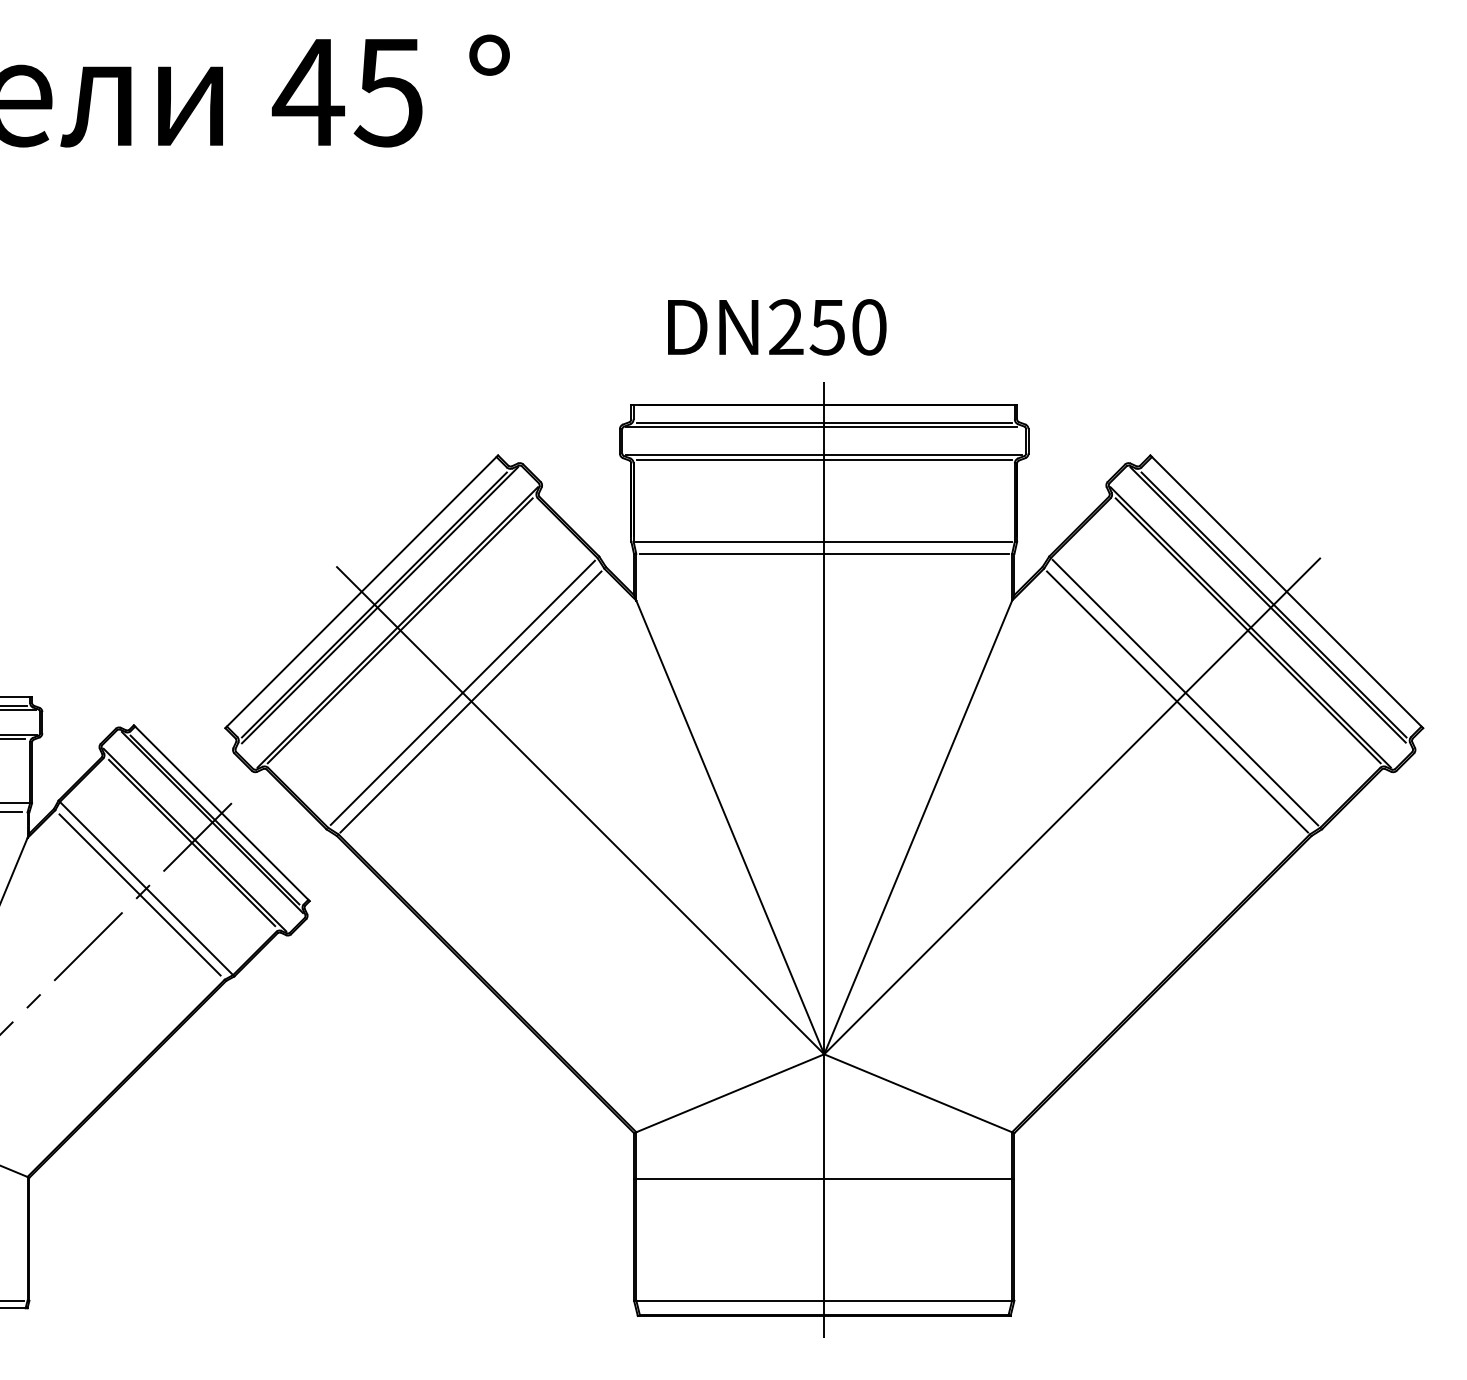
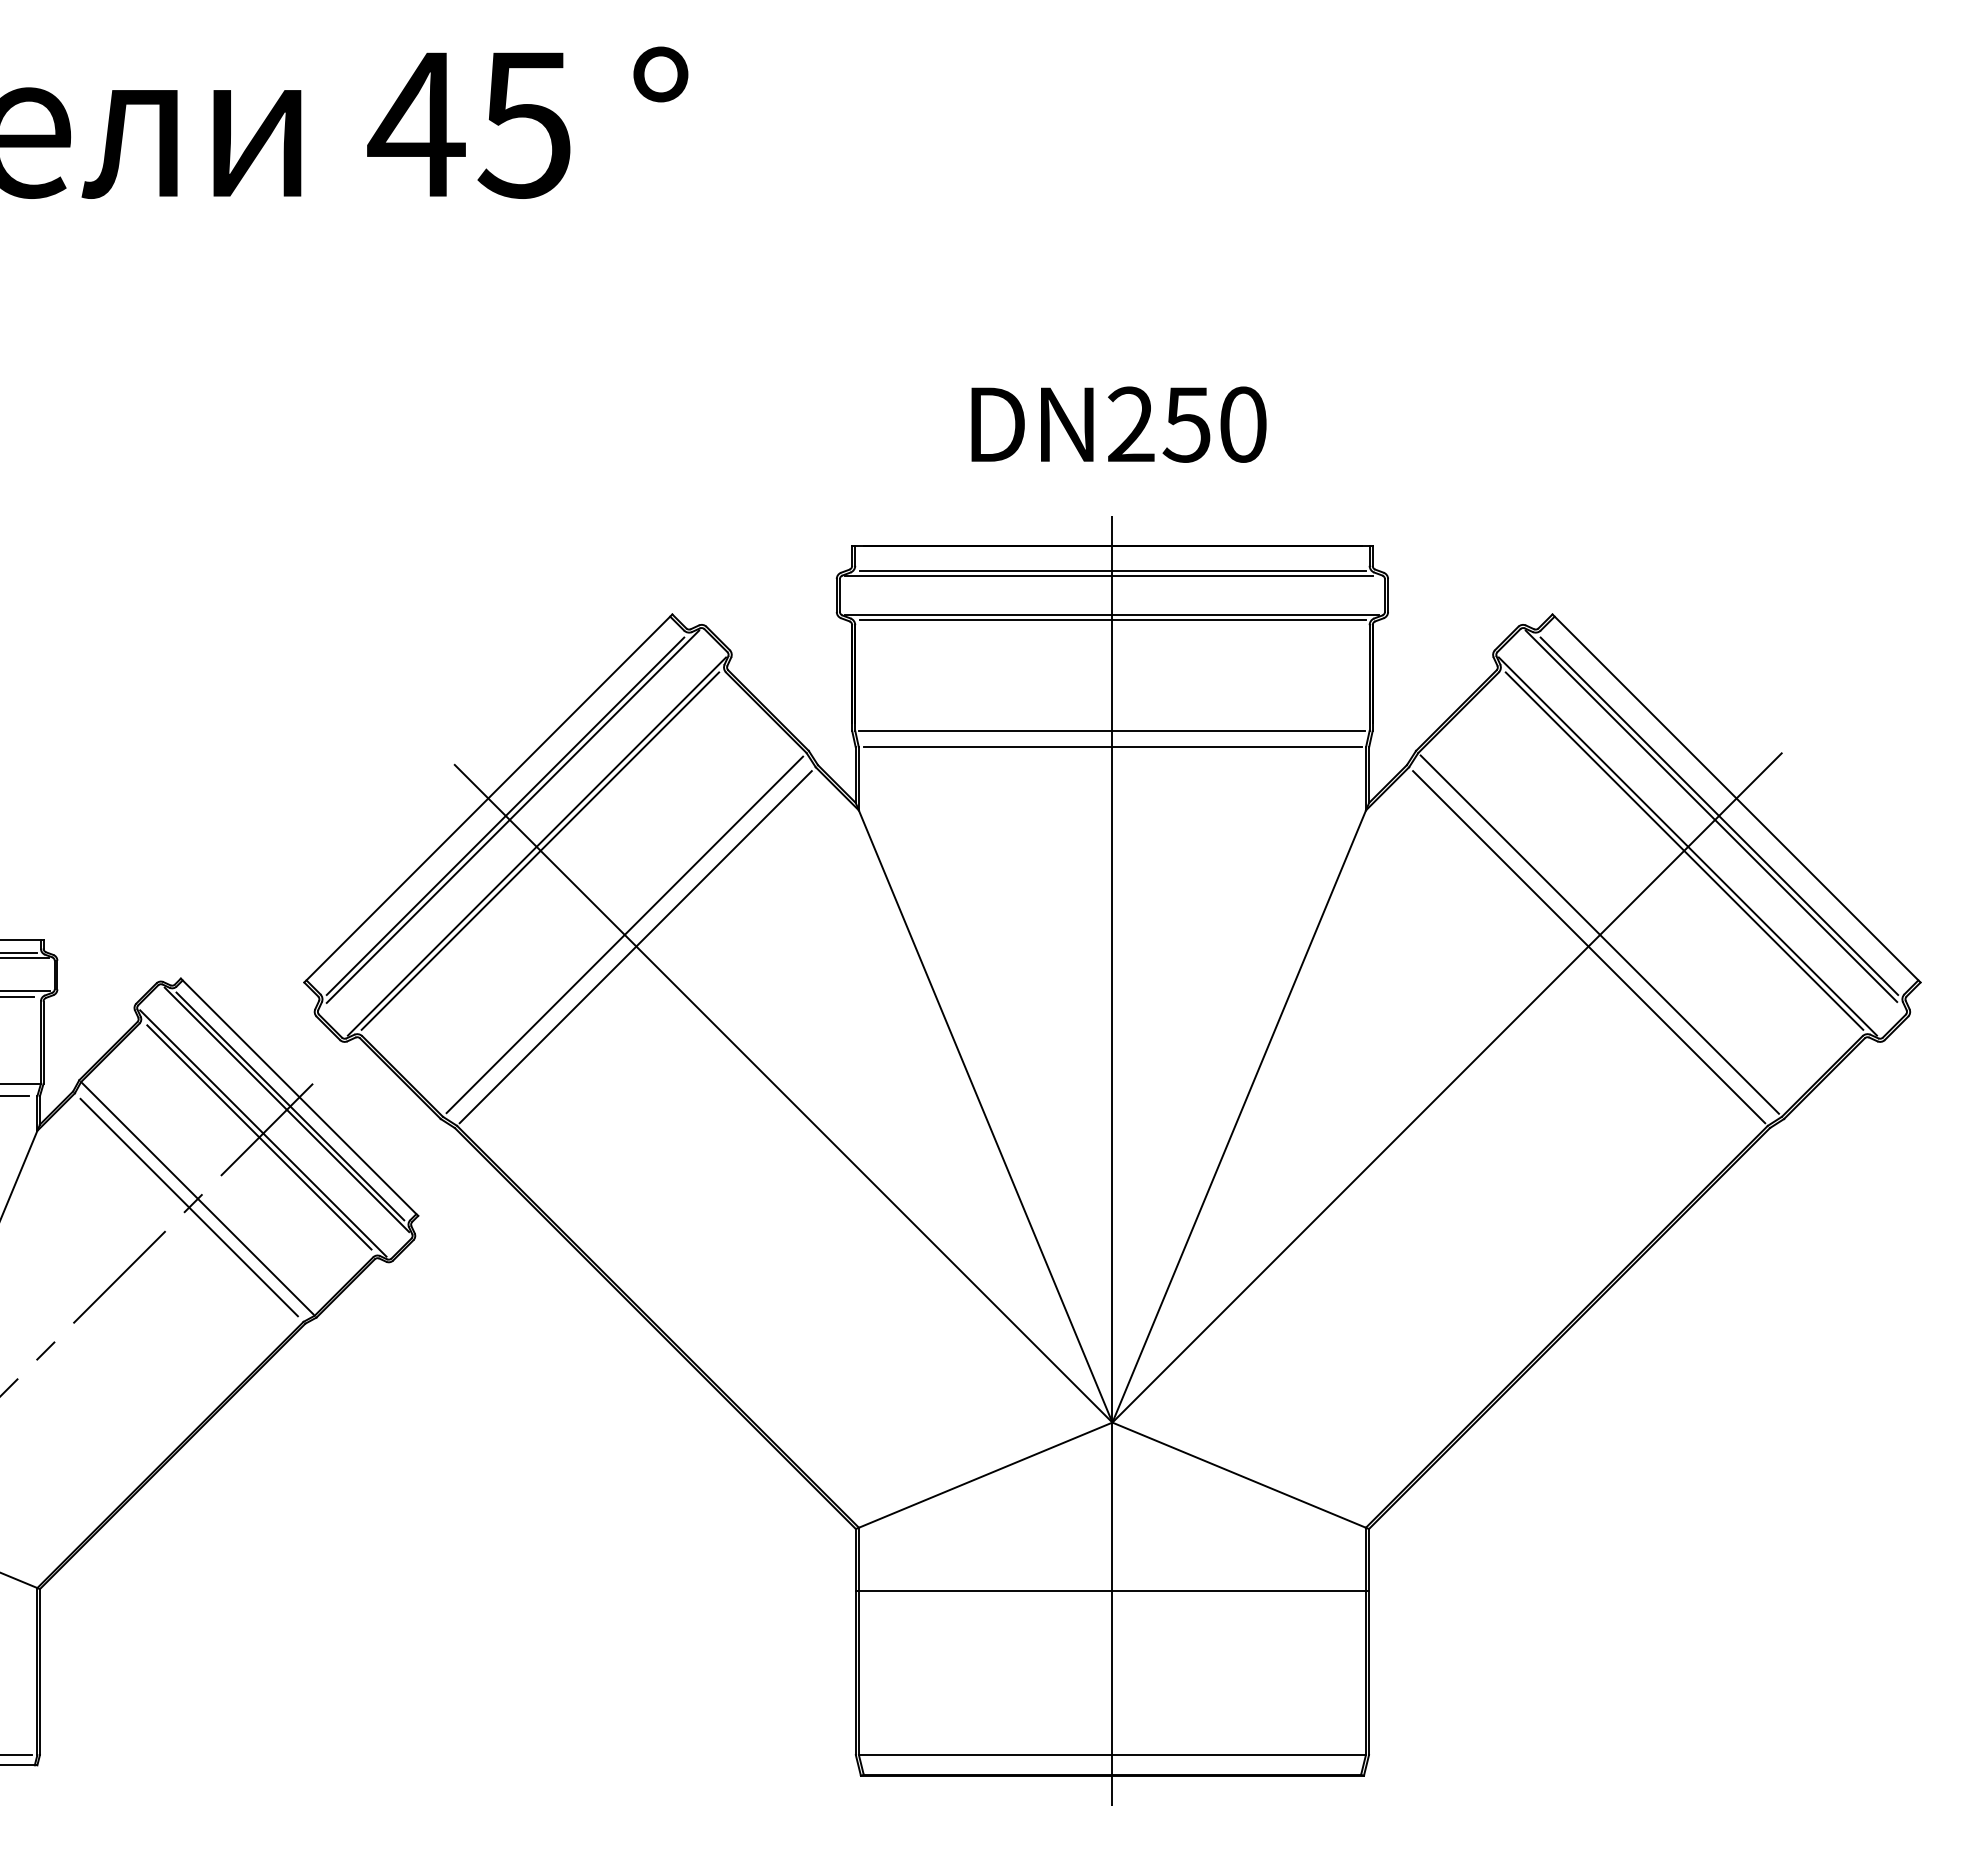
text: (776, 327) -> (1118, 424), moved

